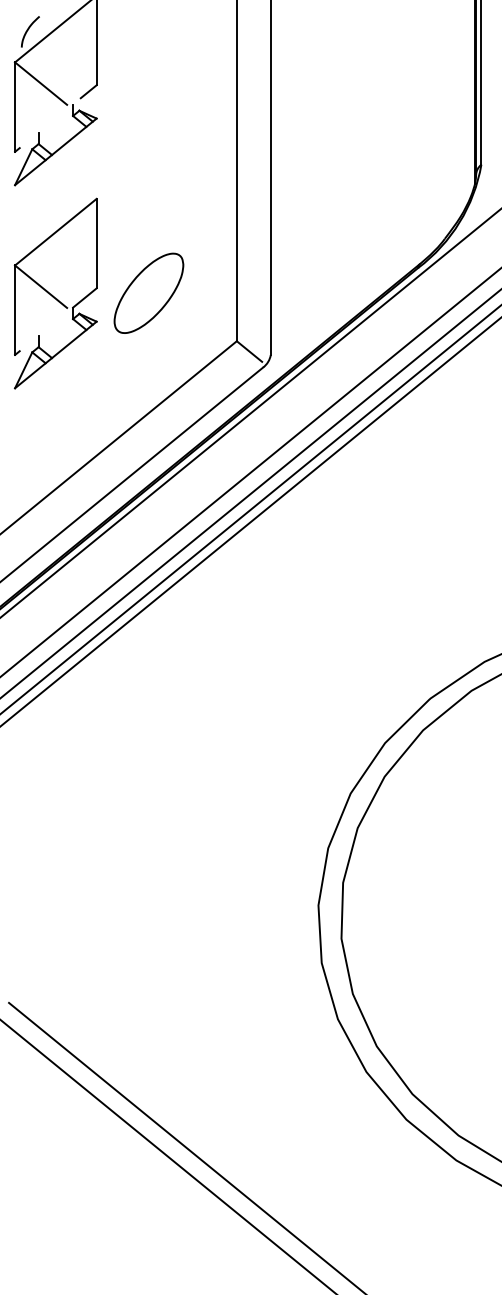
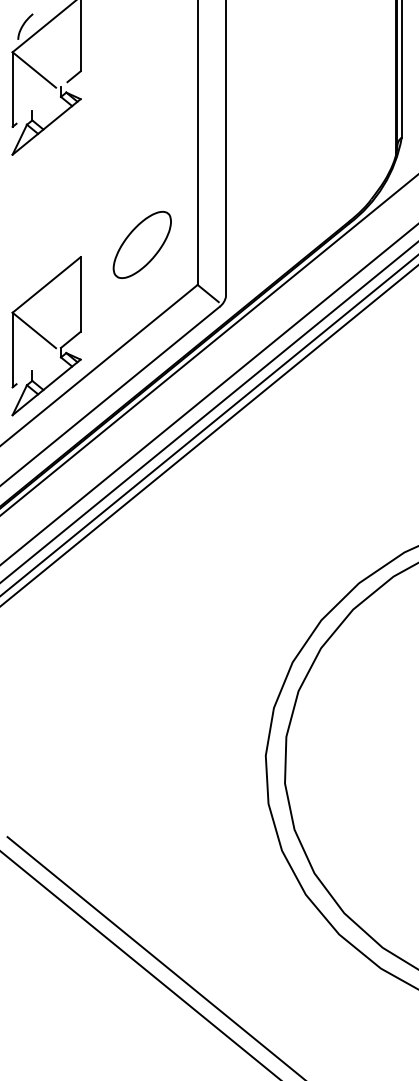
part: (147, 292) -> (141, 244), moved
part: (55, 293) -> (46, 336), moved

